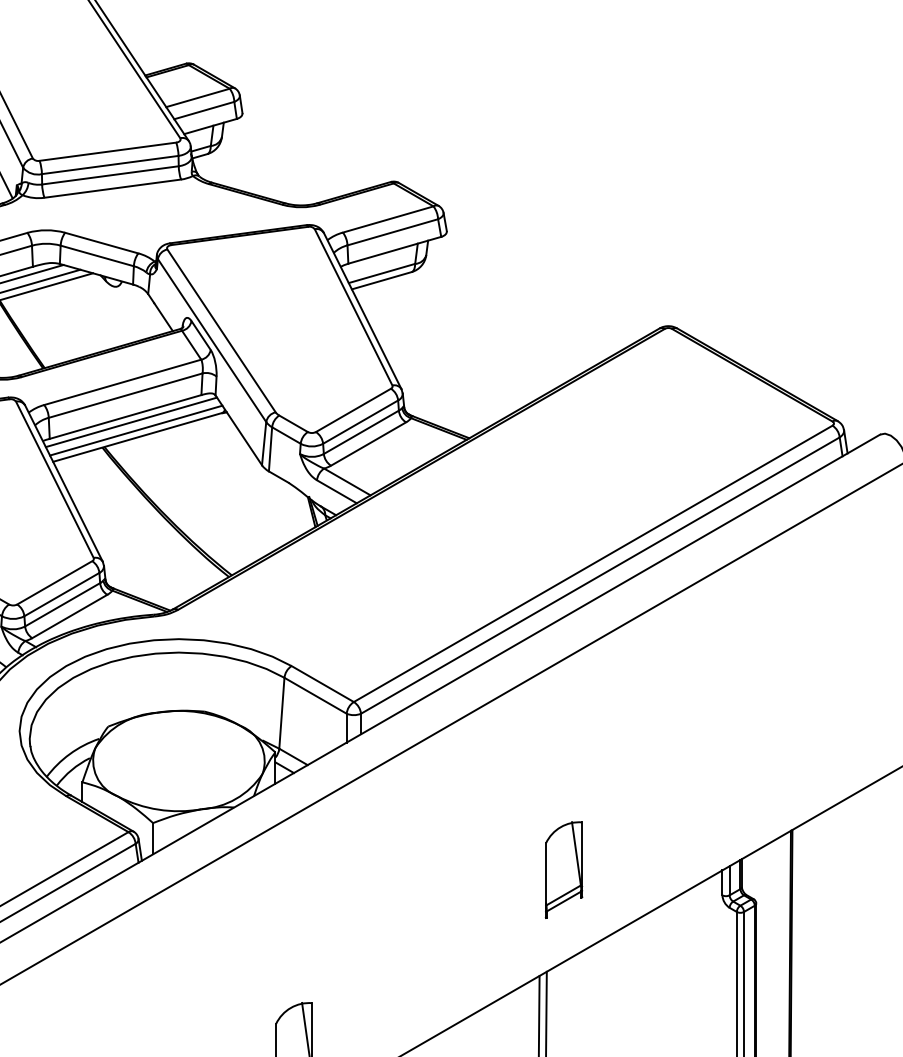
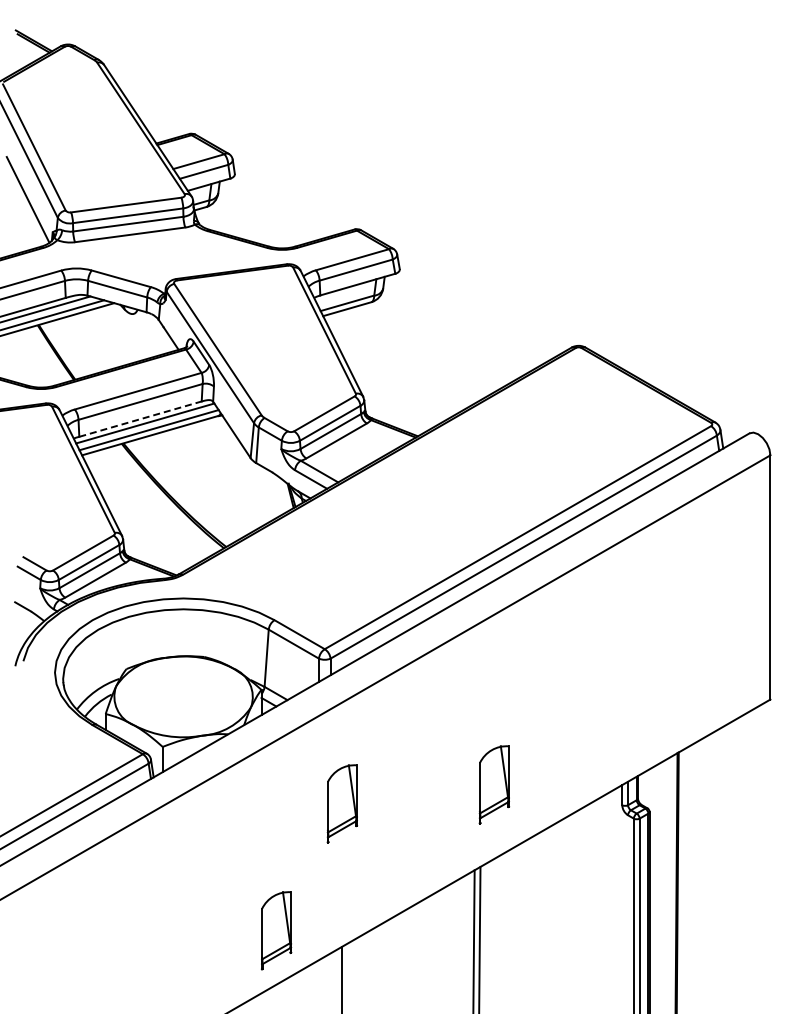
line: (125, 417) -> (140, 419), solid -> dashed
part: (375, 893) -> (342, 803), added

